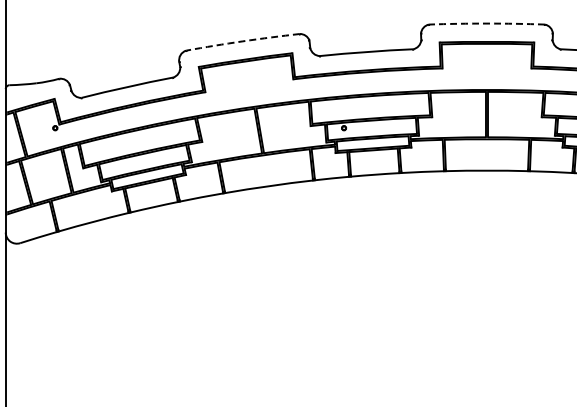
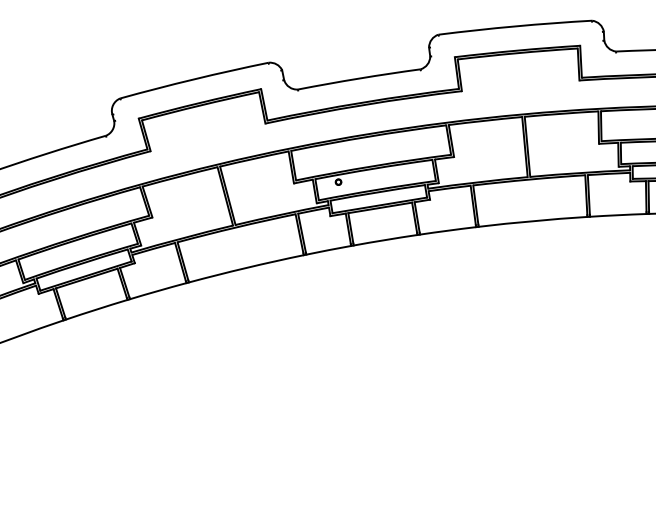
arc: (486, 23) -> (514, 26), dashed -> solid
arc: (242, 41) -> (193, 79), dashed -> solid

